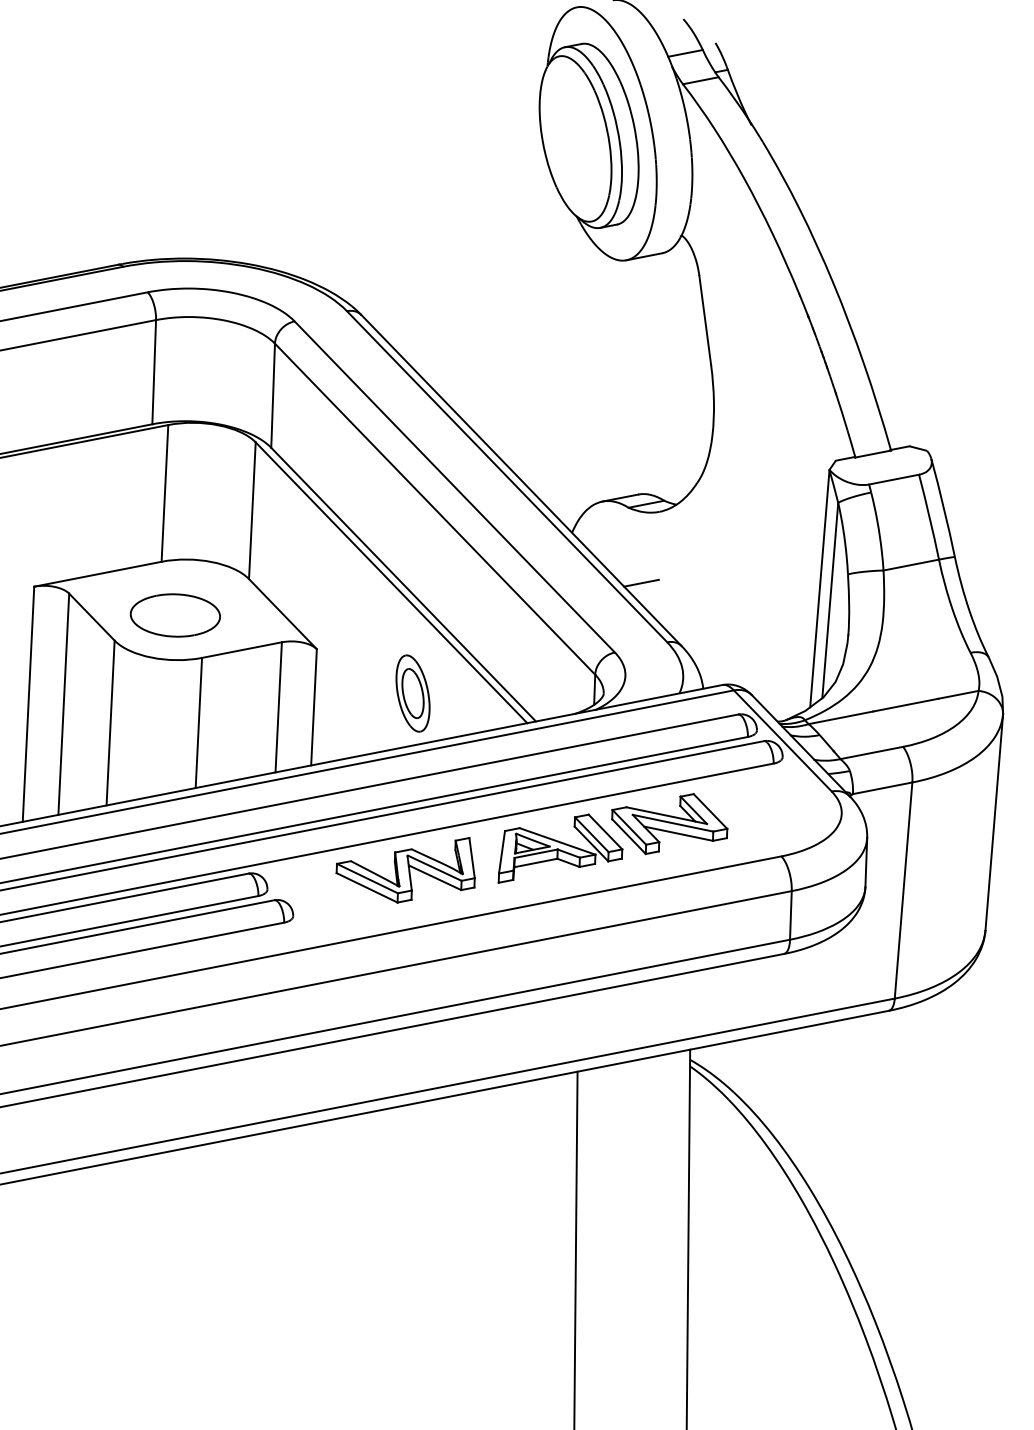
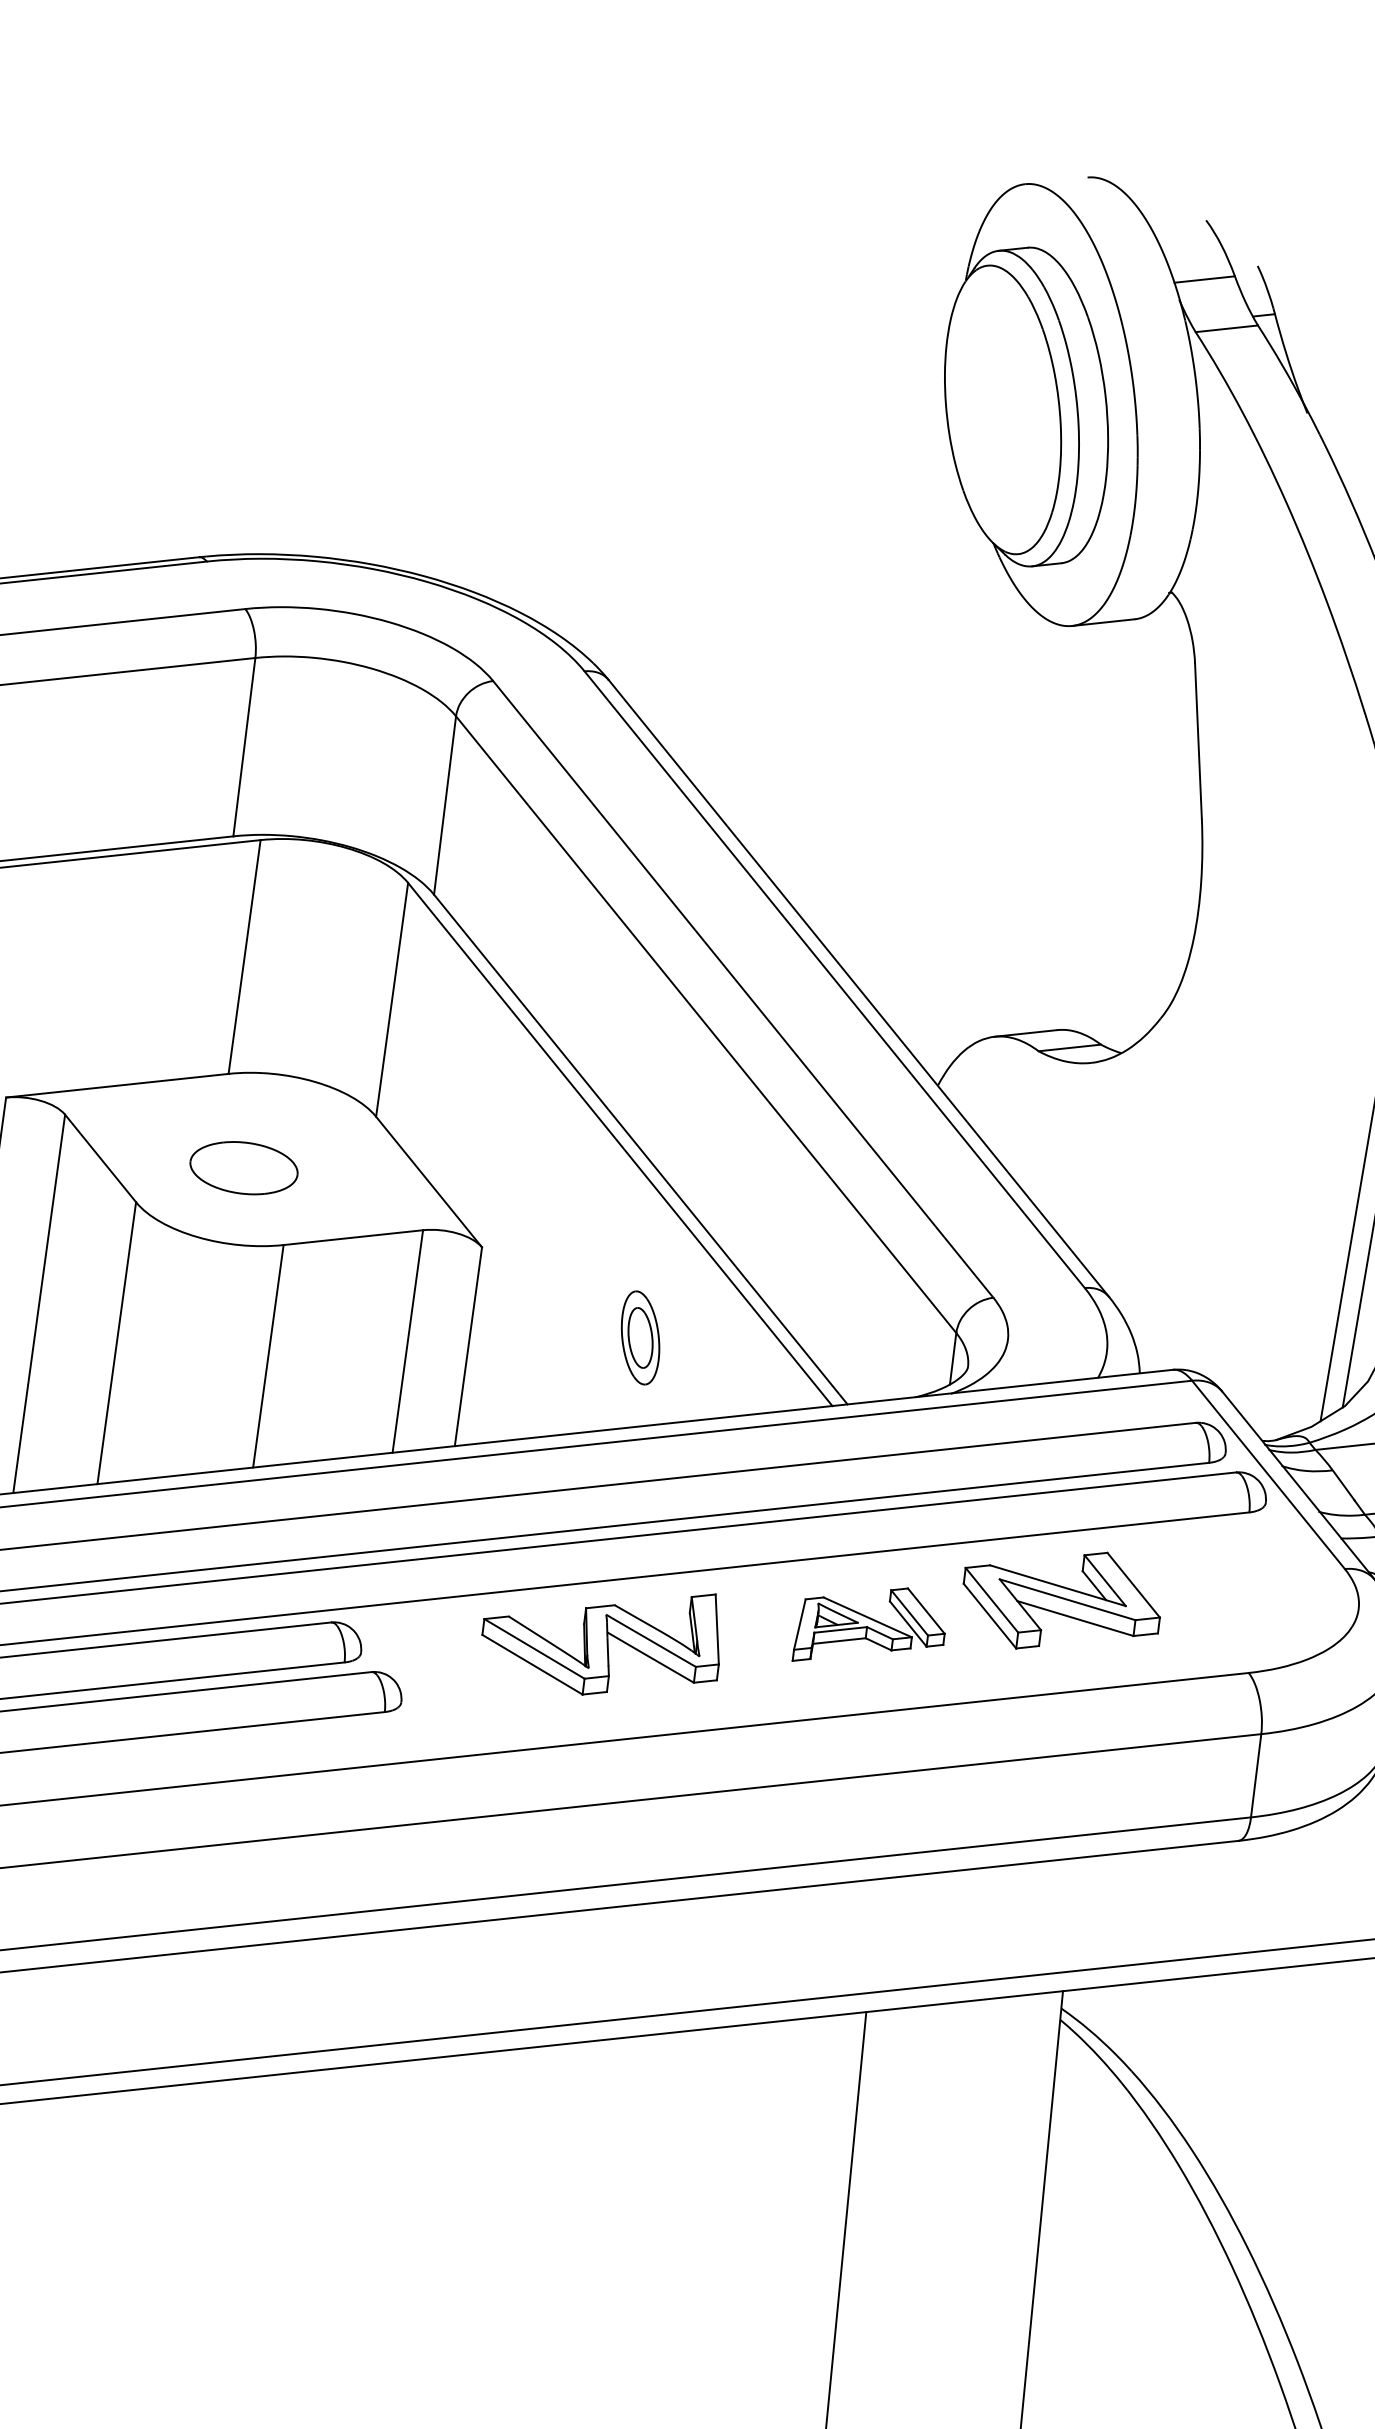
line: (641, 582) -> (1049, 1181), removed
part: (174, 615) -> (242, 1168), size x0.7
part: (412, 693) -> (639, 1337), size x0.7
part: (560, 848) -> (870, 1626), size x0.7

